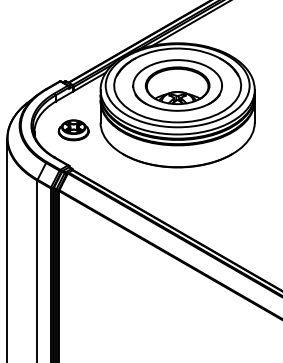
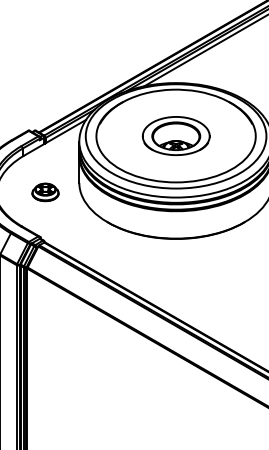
part: (177, 85) -> (175, 136), size x0.6
part: (73, 130) -> (45, 192), size x0.7

